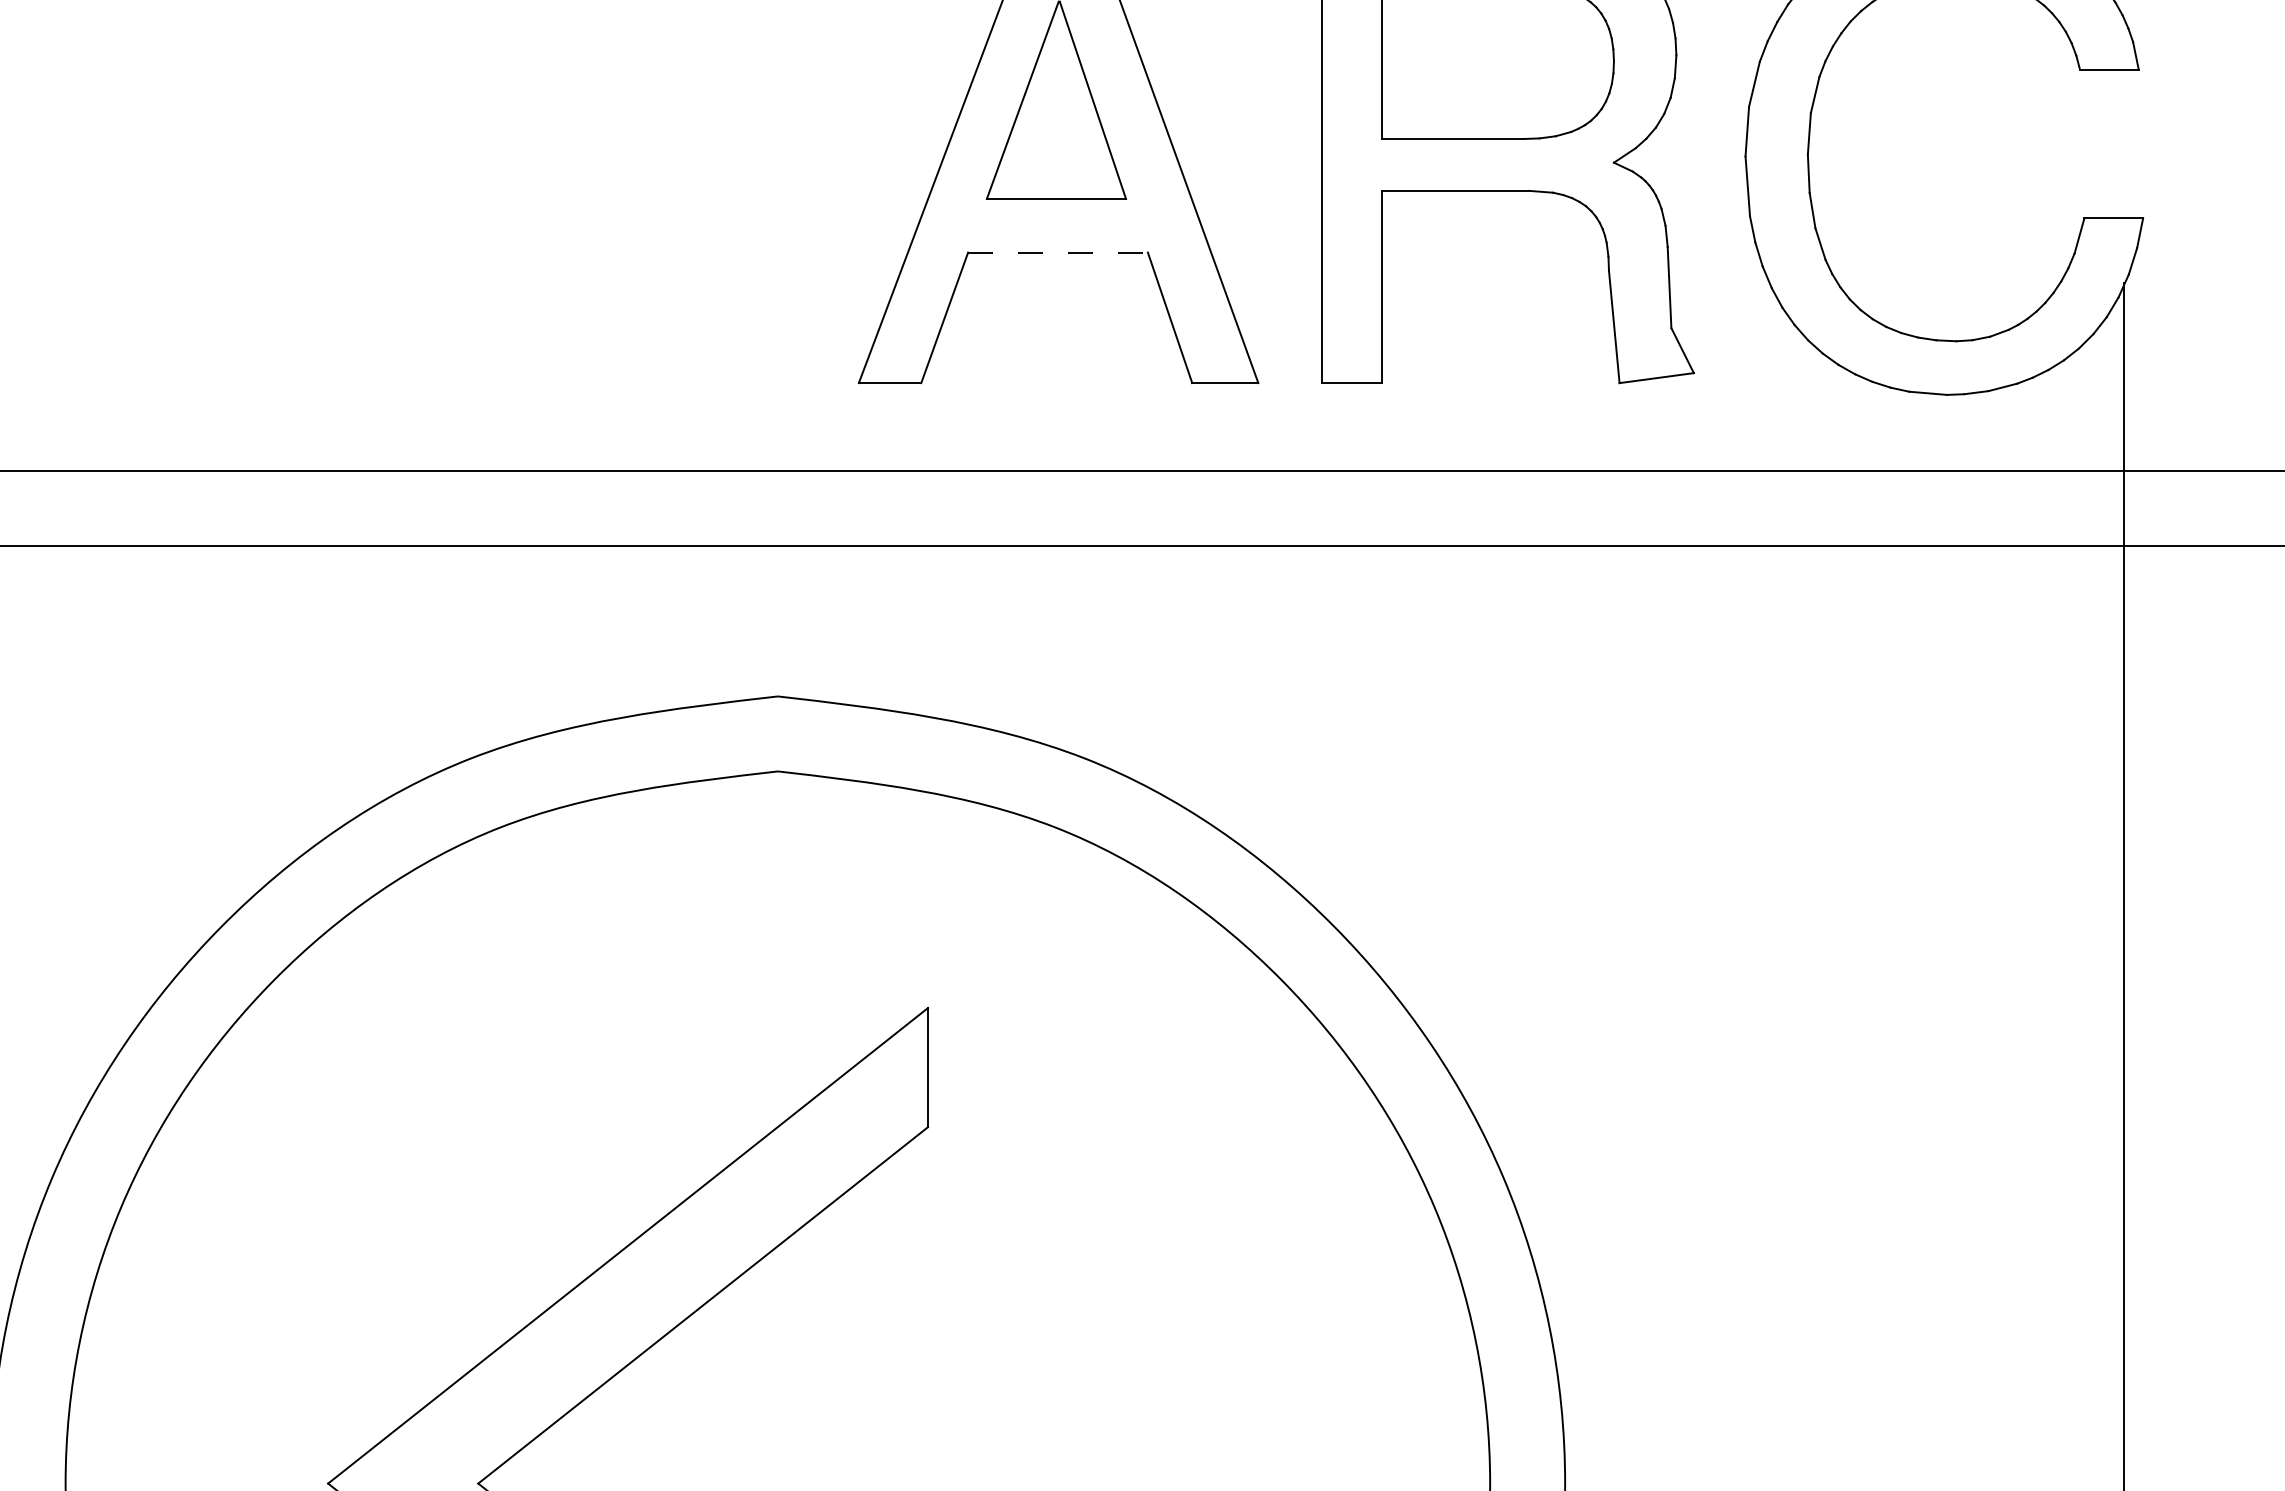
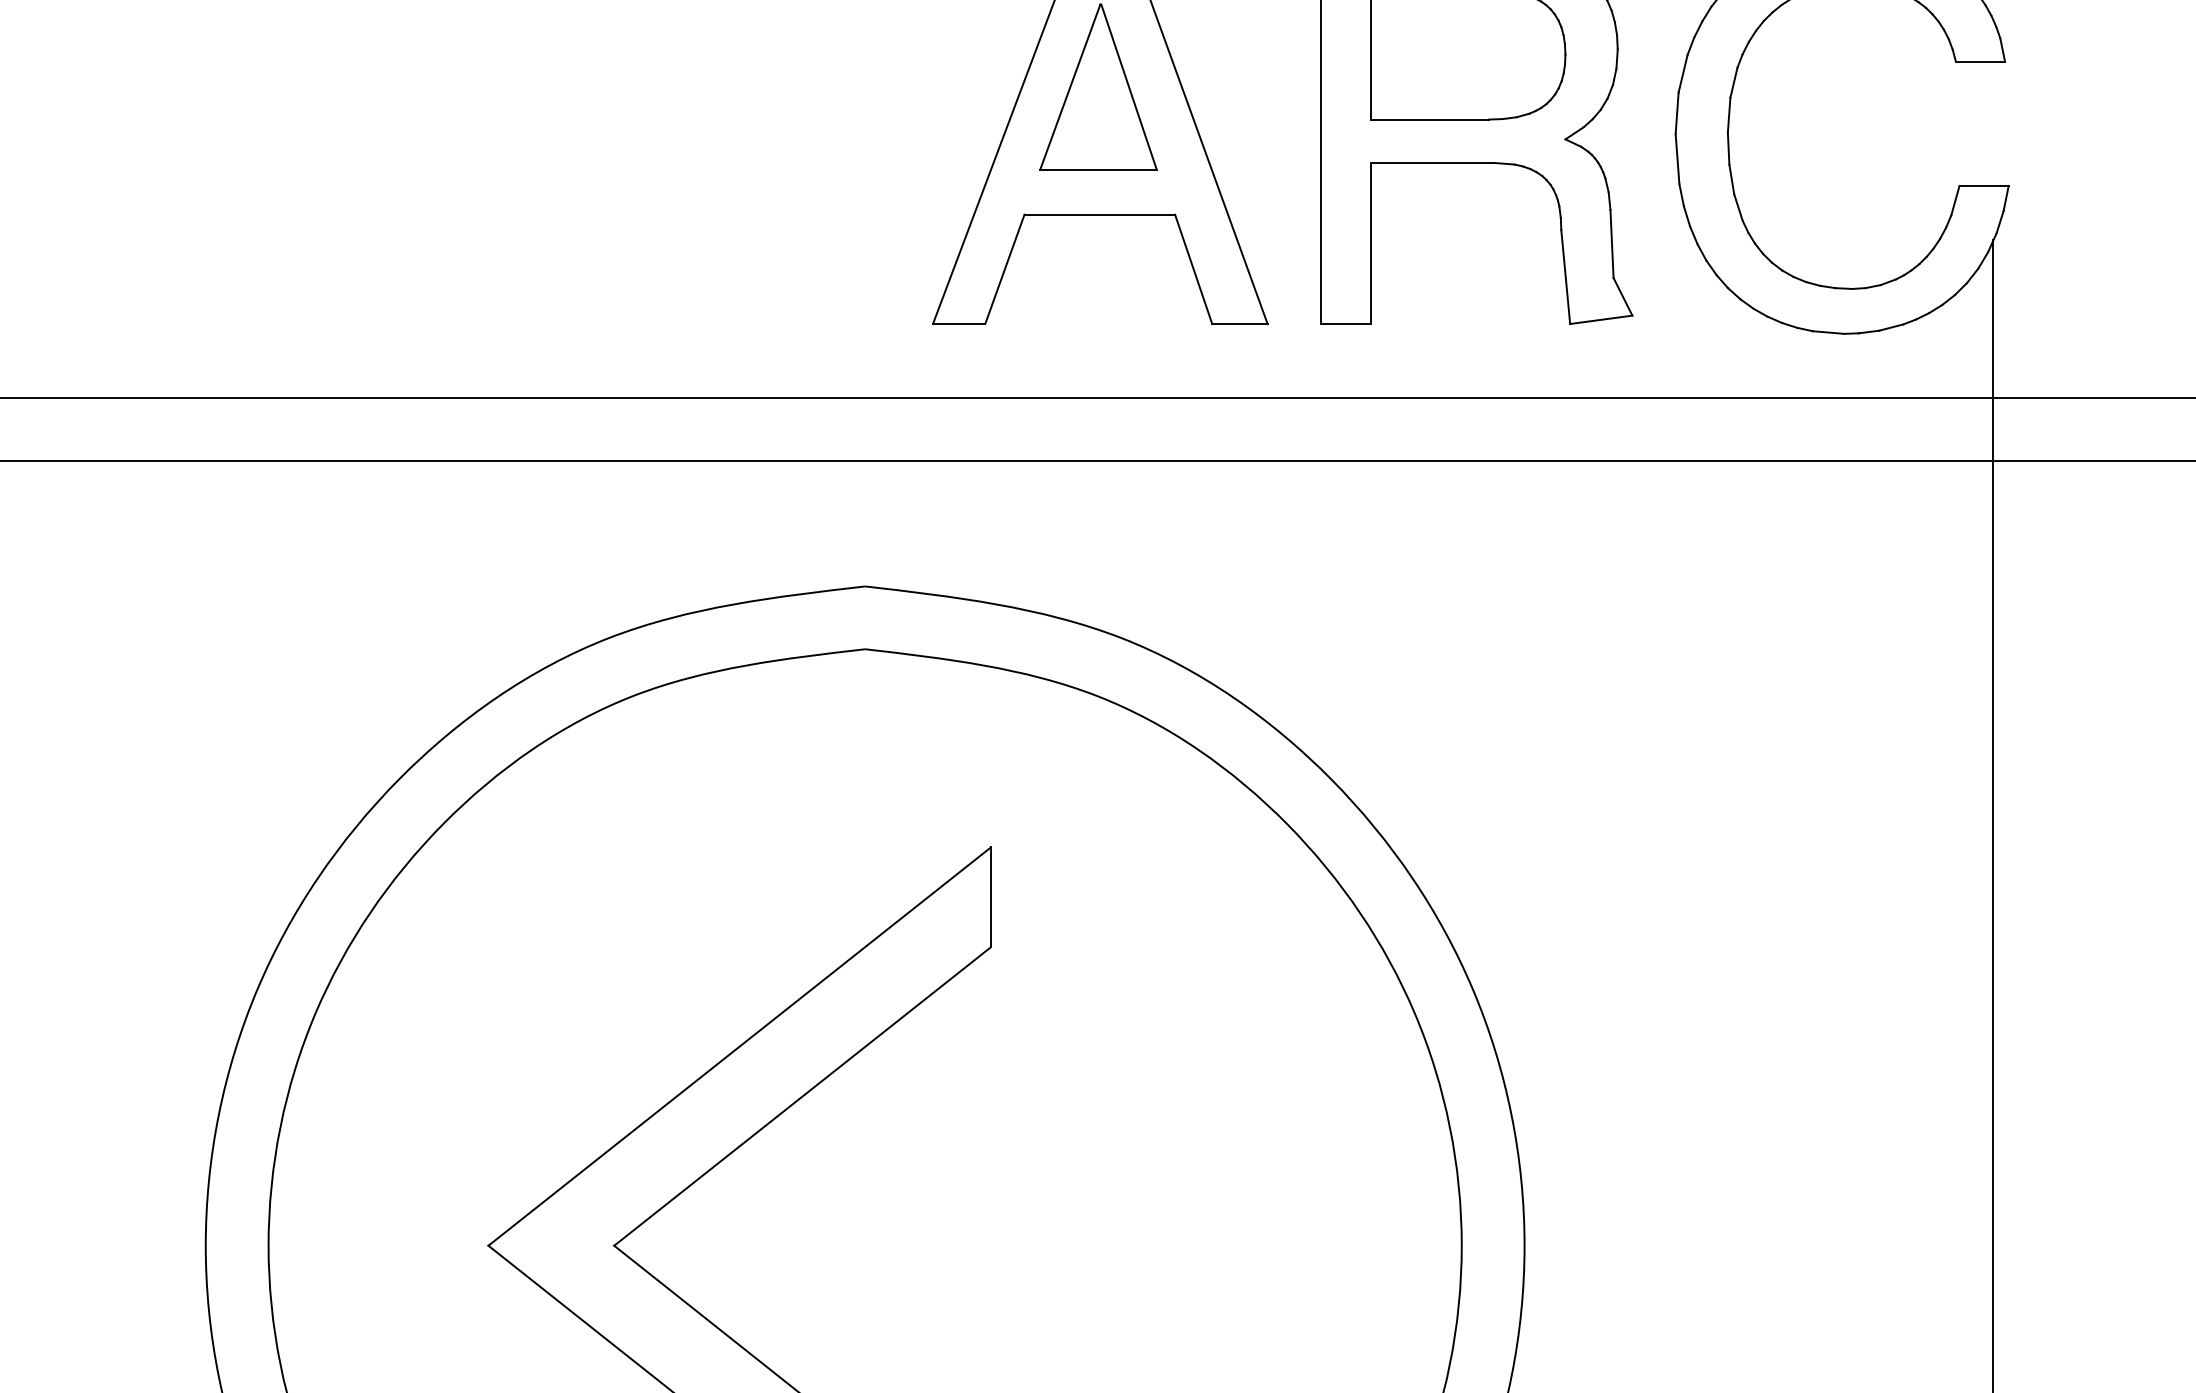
line: (1058, 252) -> (1100, 214), dashed -> solid

